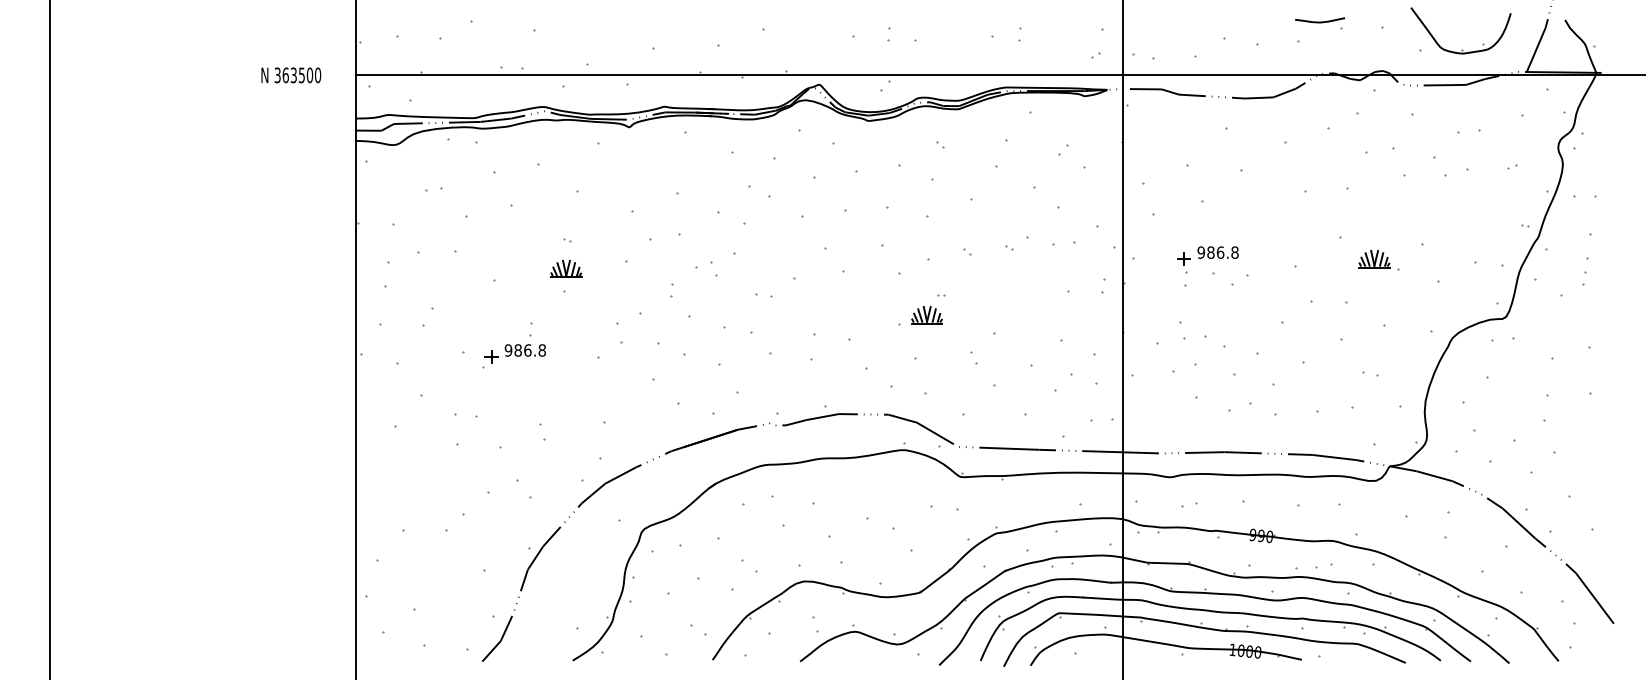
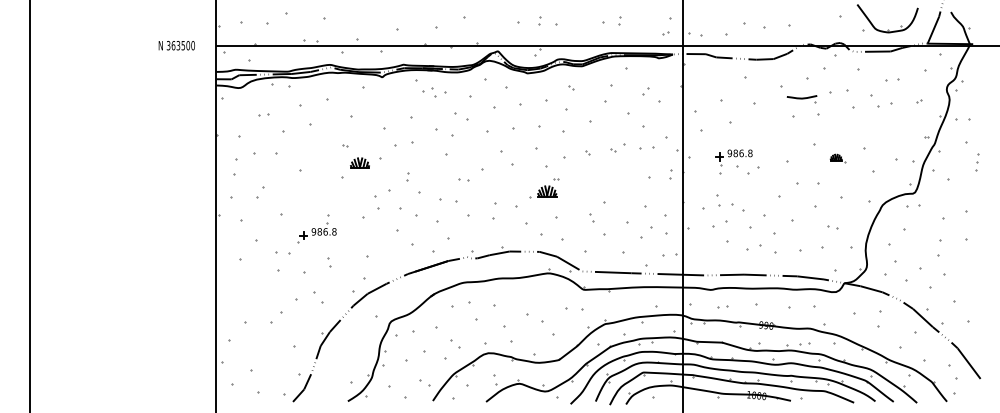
part: (1319, 24) -> (801, 99), moved
part: (1378, 261) -> (837, 158), size x0.6
part: (565, 267) -> (359, 162), moved
part: (706, 269) -> (429, 92), moved
part: (1585, 272) -> (977, 162), moved
part: (922, 310) -> (544, 188), moved
part: (512, 344) -> (316, 228), moved

